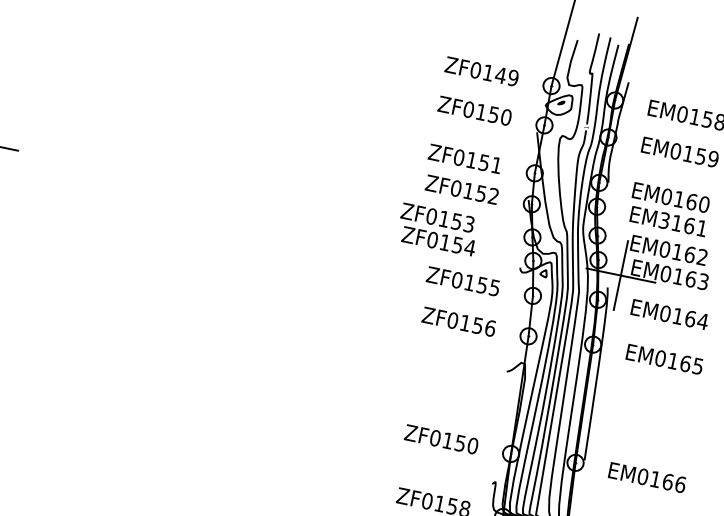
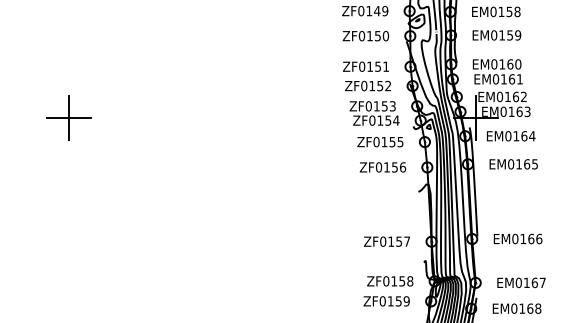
text: (663, 220) -> (495, 79), EM3161 -> EM0161
text: (438, 229) -> (374, 113), moved
text: (473, 445) -> (407, 241), ZF0150 -> ZF0157

